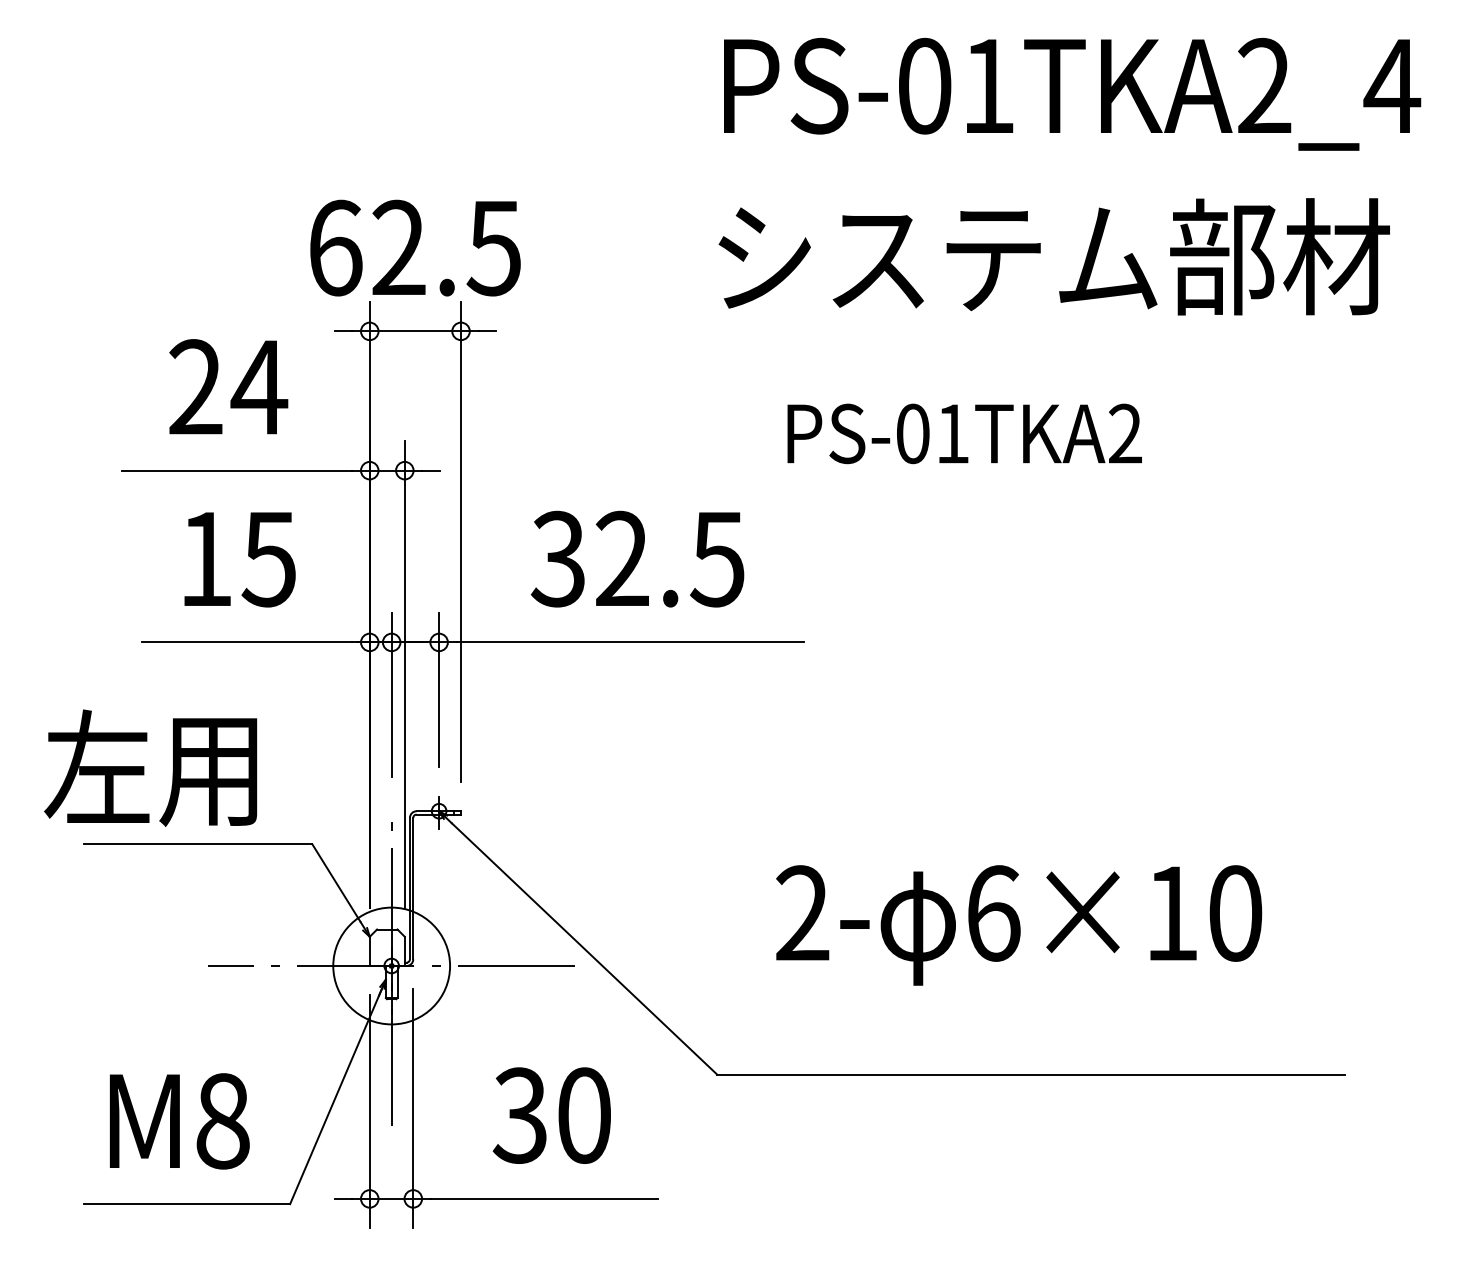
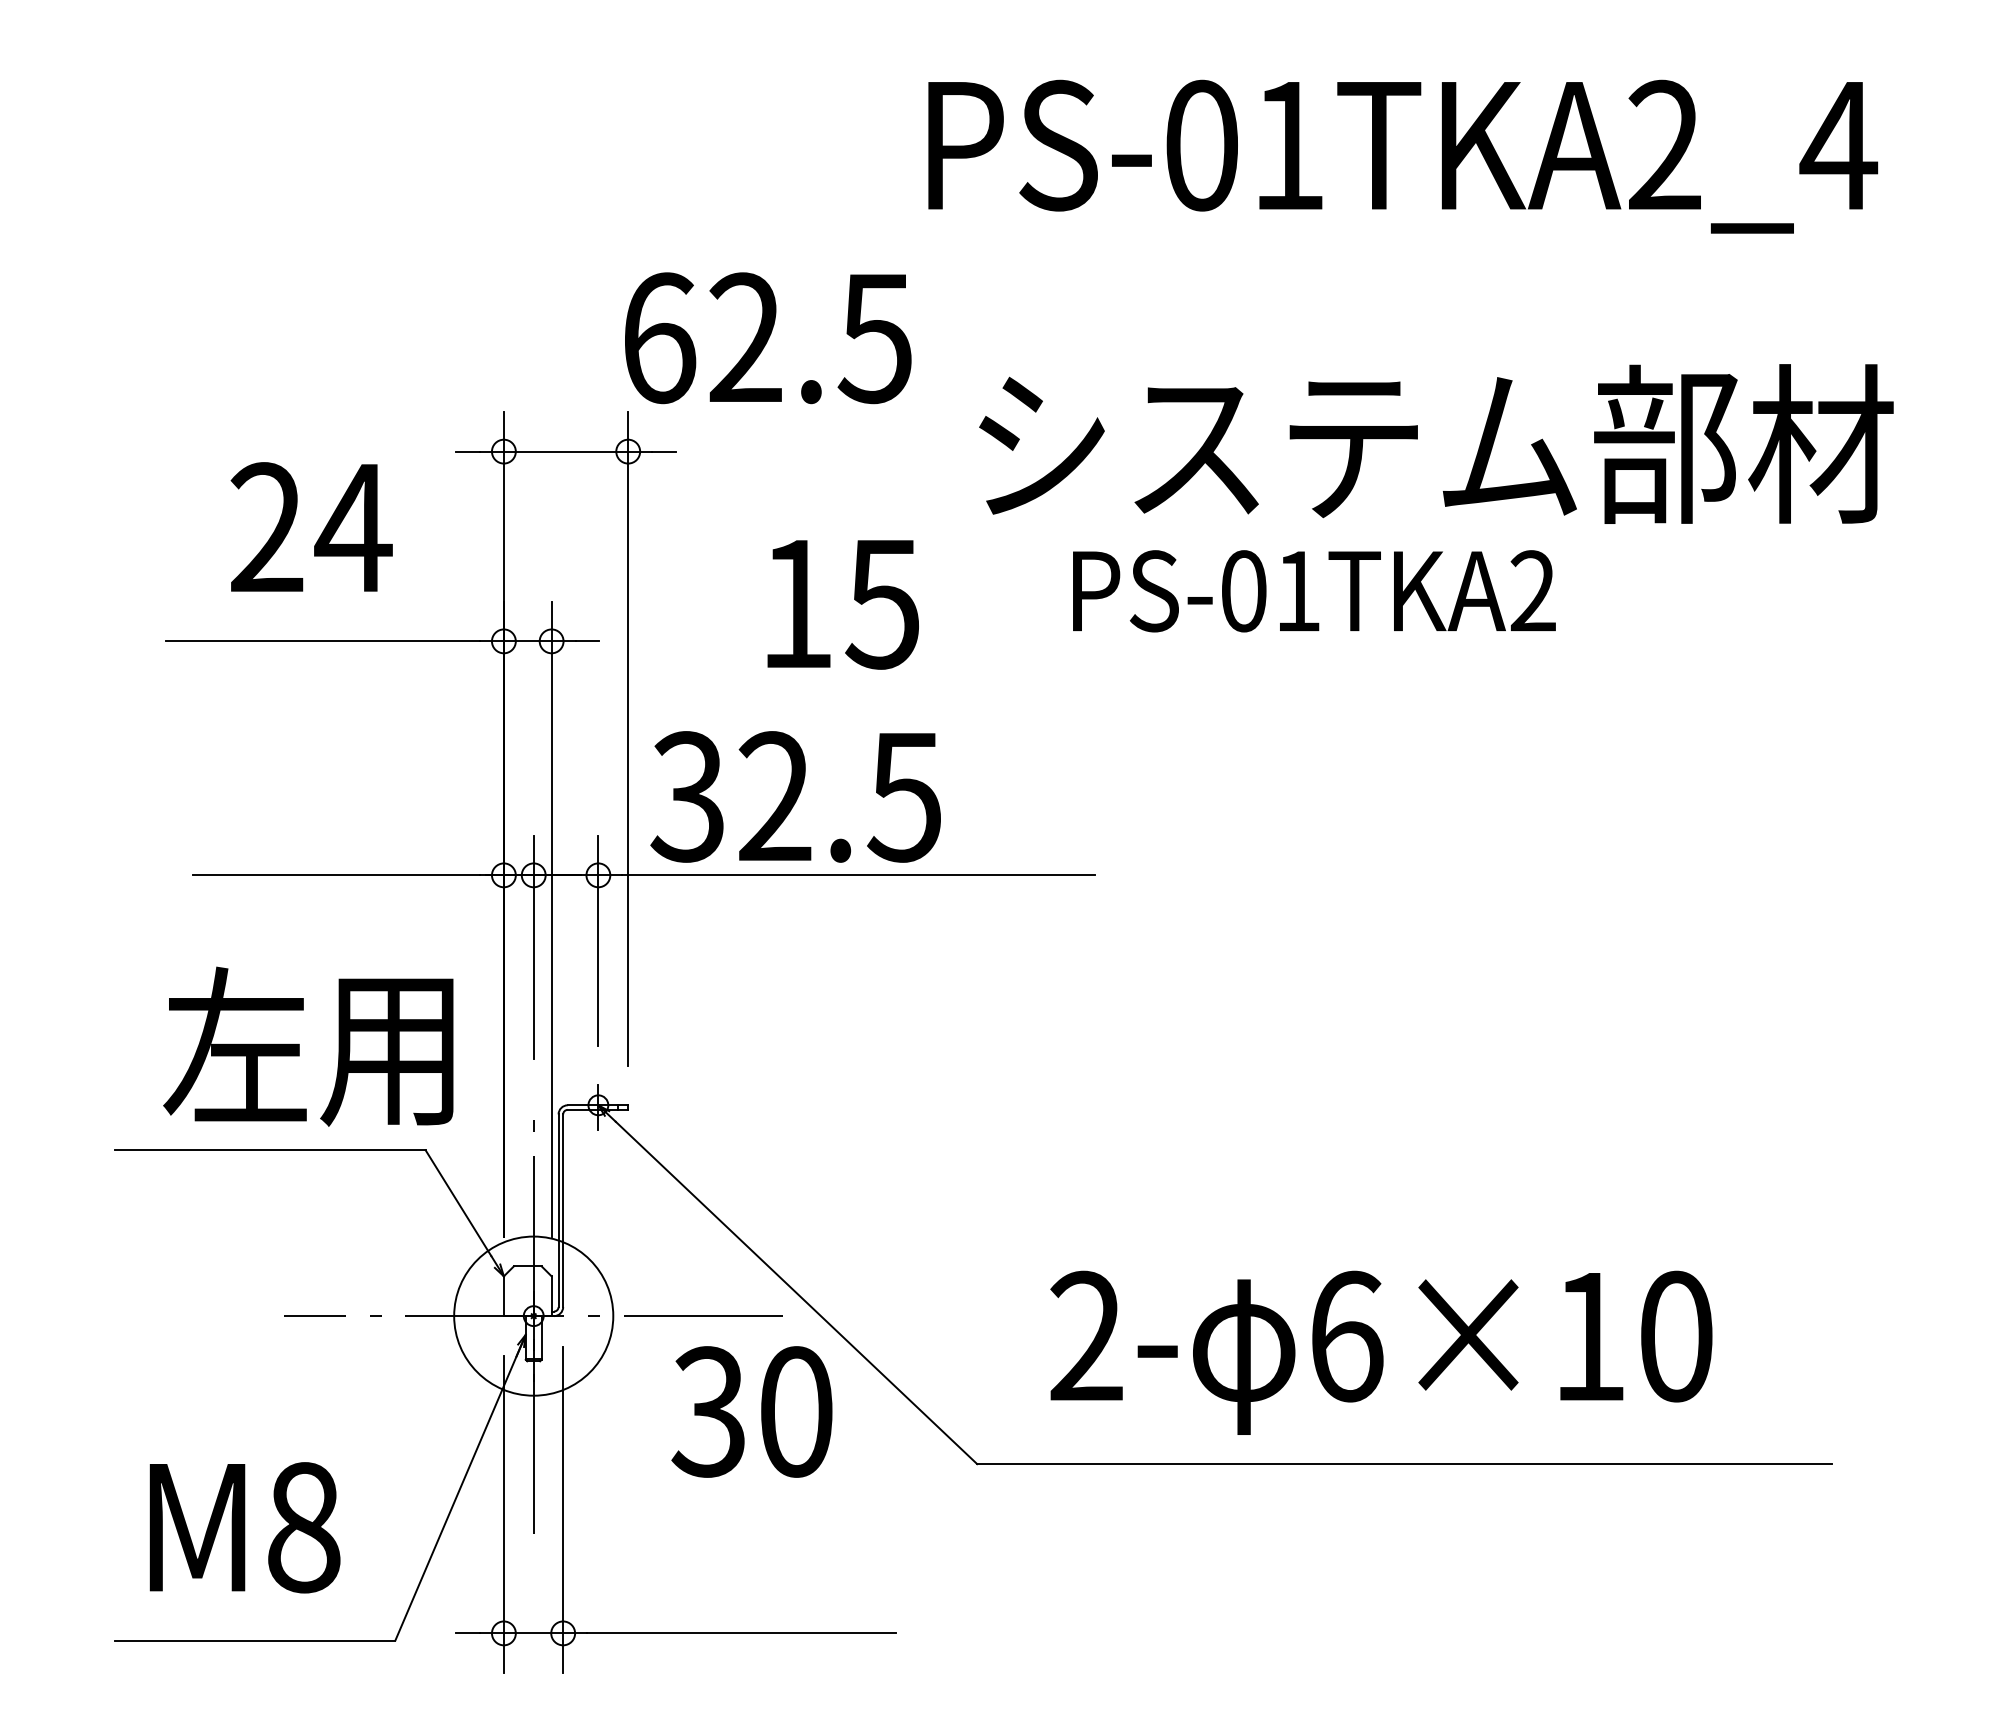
text: (1072, 94) -> (1403, 156), moved
text: (415, 248) -> (768, 338), moved
text: (1054, 256) -> (1436, 443), moved
text: (637, 558) -> (795, 796), moved
text: (239, 559) -> (842, 604), moved
text: (150, 768) -> (308, 1046), moved
text: (1019, 925) -> (1381, 1352), moved
text: (551, 1115) -> (751, 1411), moved

